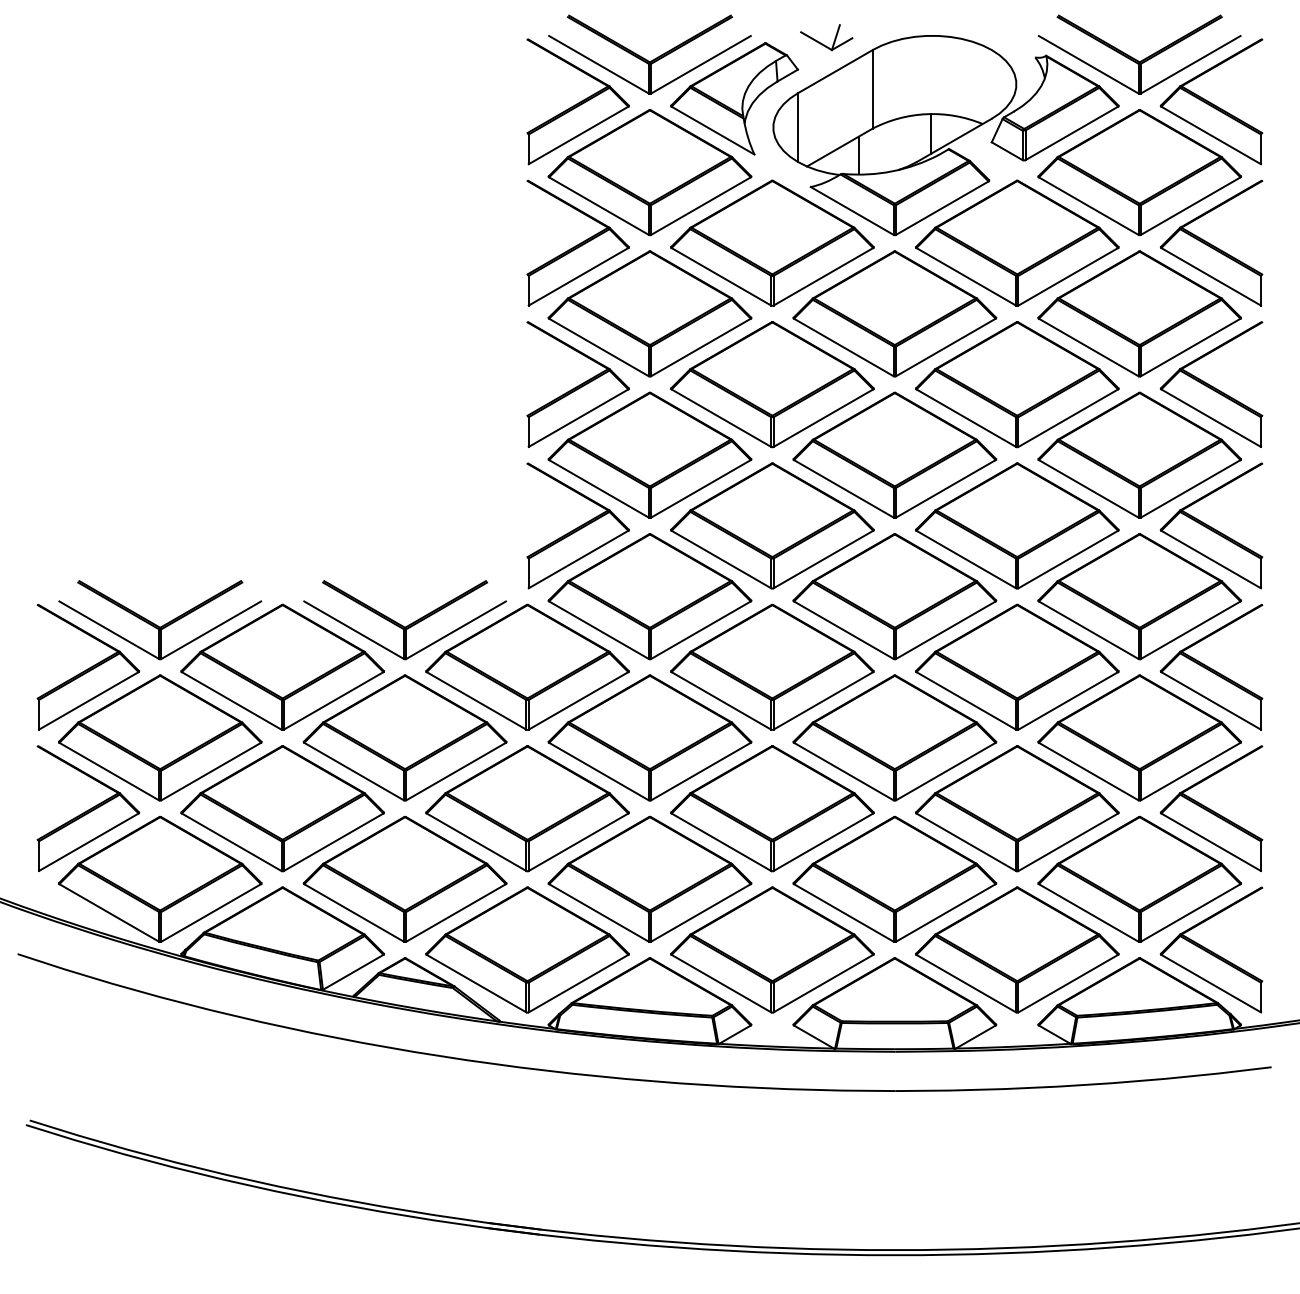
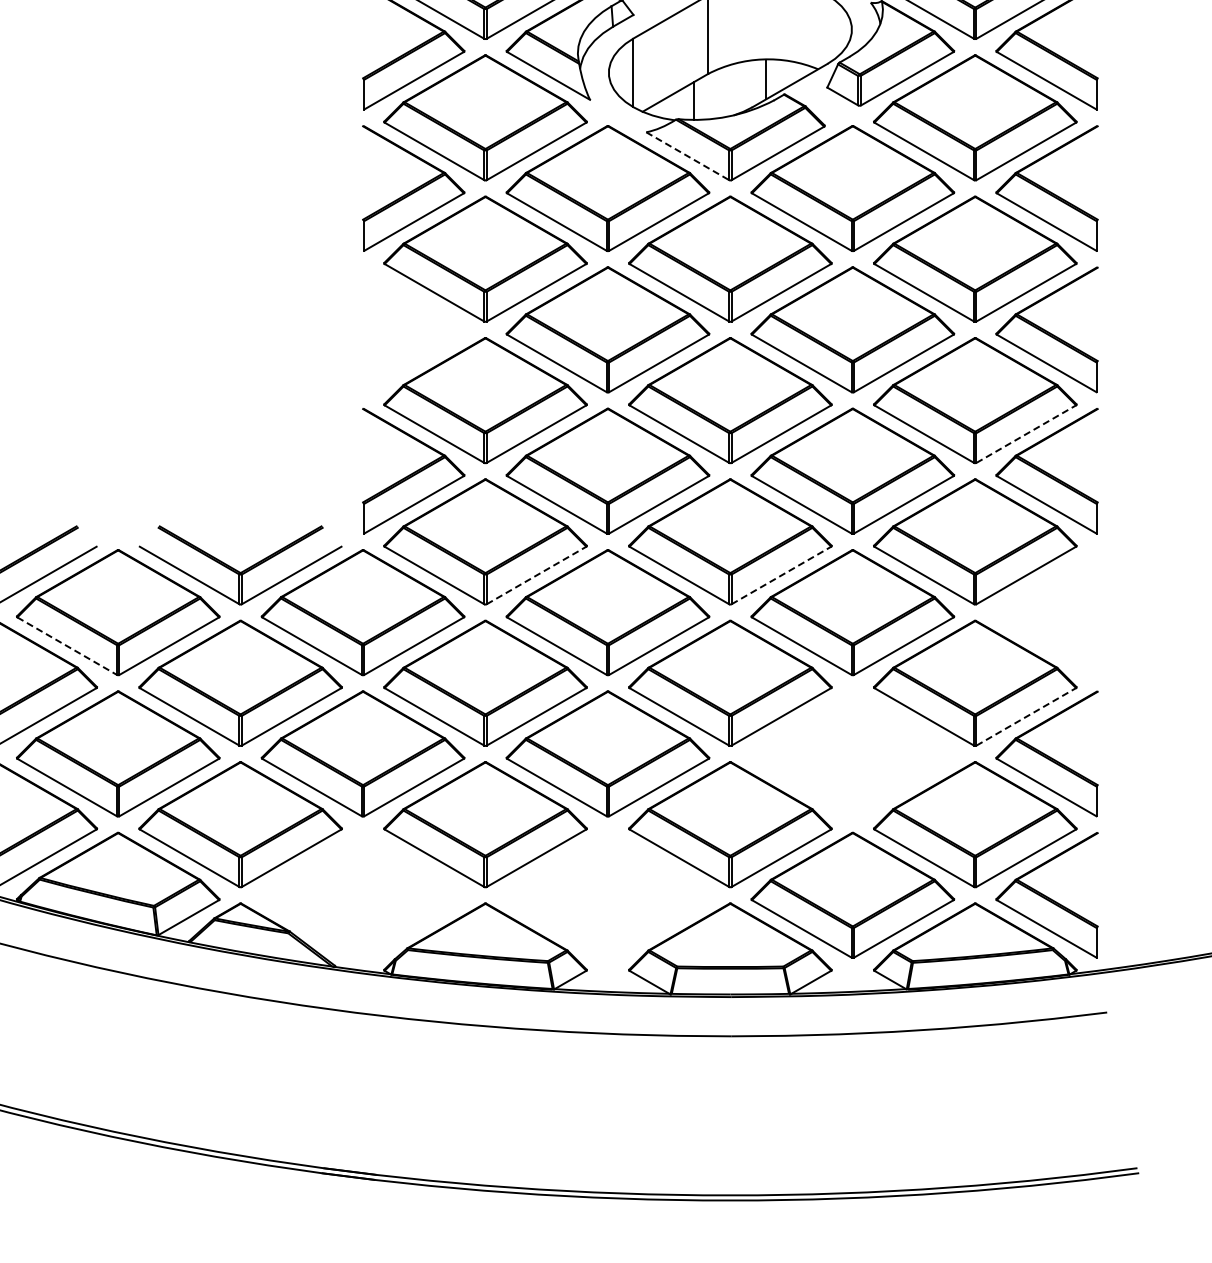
line: (852, 210) -> (688, 155), solid -> dashed
part: (577, 384) -> (413, 329), removed
line: (1190, 488) -> (1026, 433), solid -> dashed
line: (701, 630) -> (537, 575), solid -> dashed
line: (945, 630) -> (781, 575), solid -> dashed
part: (1211, 667) -> (1047, 612), removed
line: (231, 700) -> (67, 645), solid -> dashed
line: (1190, 771) -> (1026, 716), solid -> dashed
part: (1017, 808) -> (853, 753), removed
part: (527, 949) -> (363, 894), removed
part: (772, 949) -> (608, 894), removed

